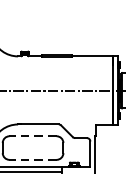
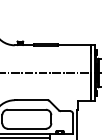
line: (32, 135) -> (26, 109), dashed -> solid
line: (32, 159) -> (26, 128), dashed -> solid

